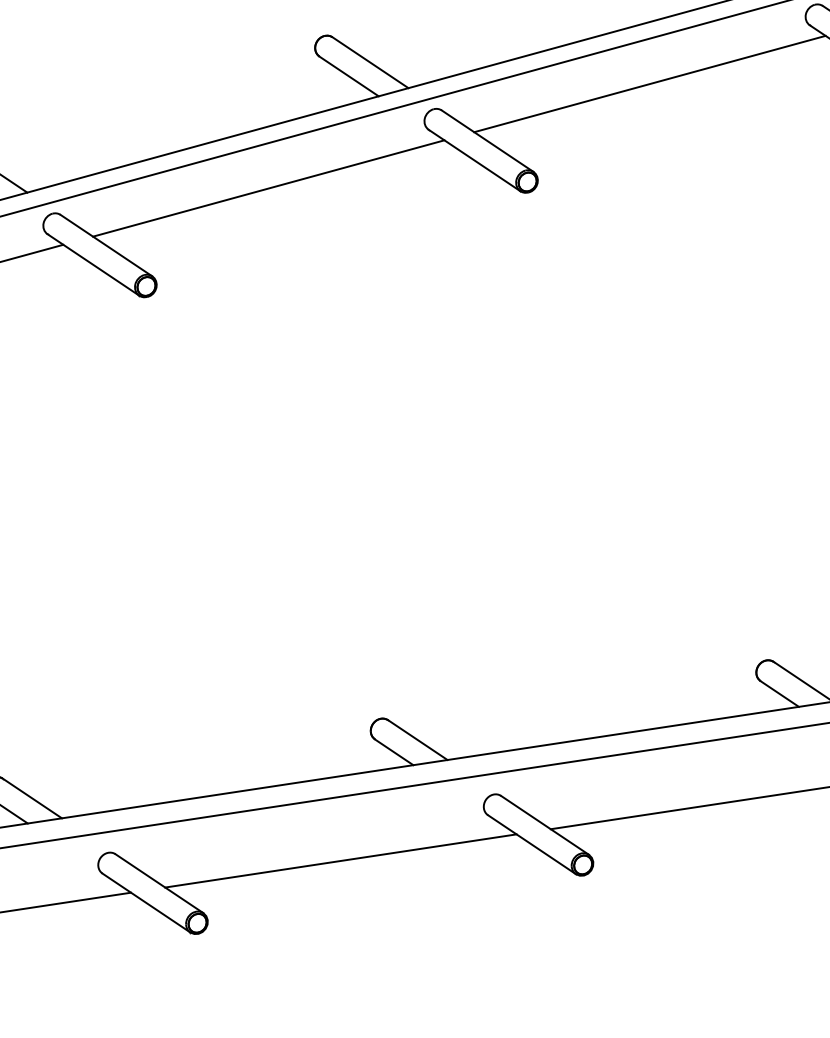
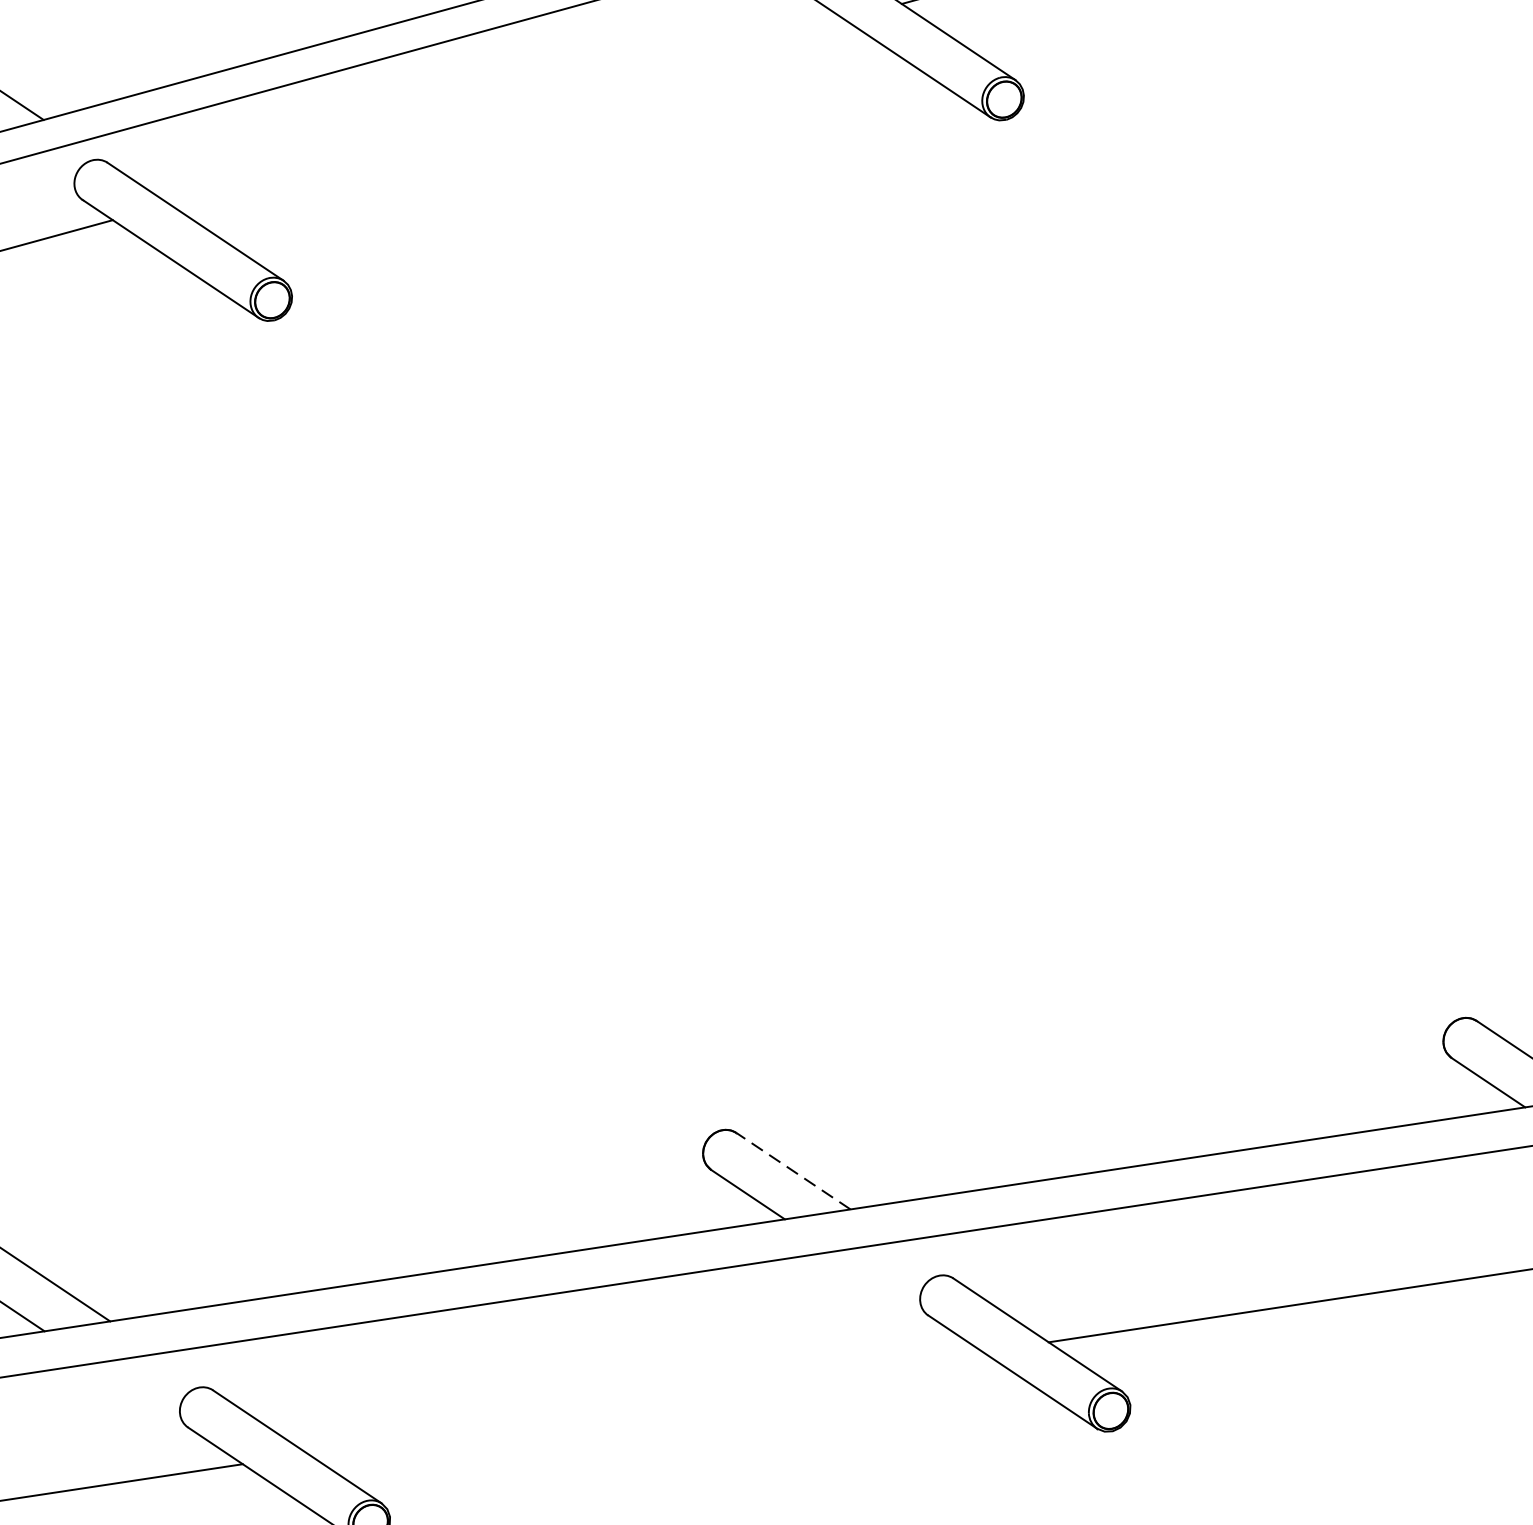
line: (268, 188) -> (506, 112), removed
line: (417, 740) -> (792, 1171), solid -> dashed
line: (340, 860) -> (644, 1402), removed

